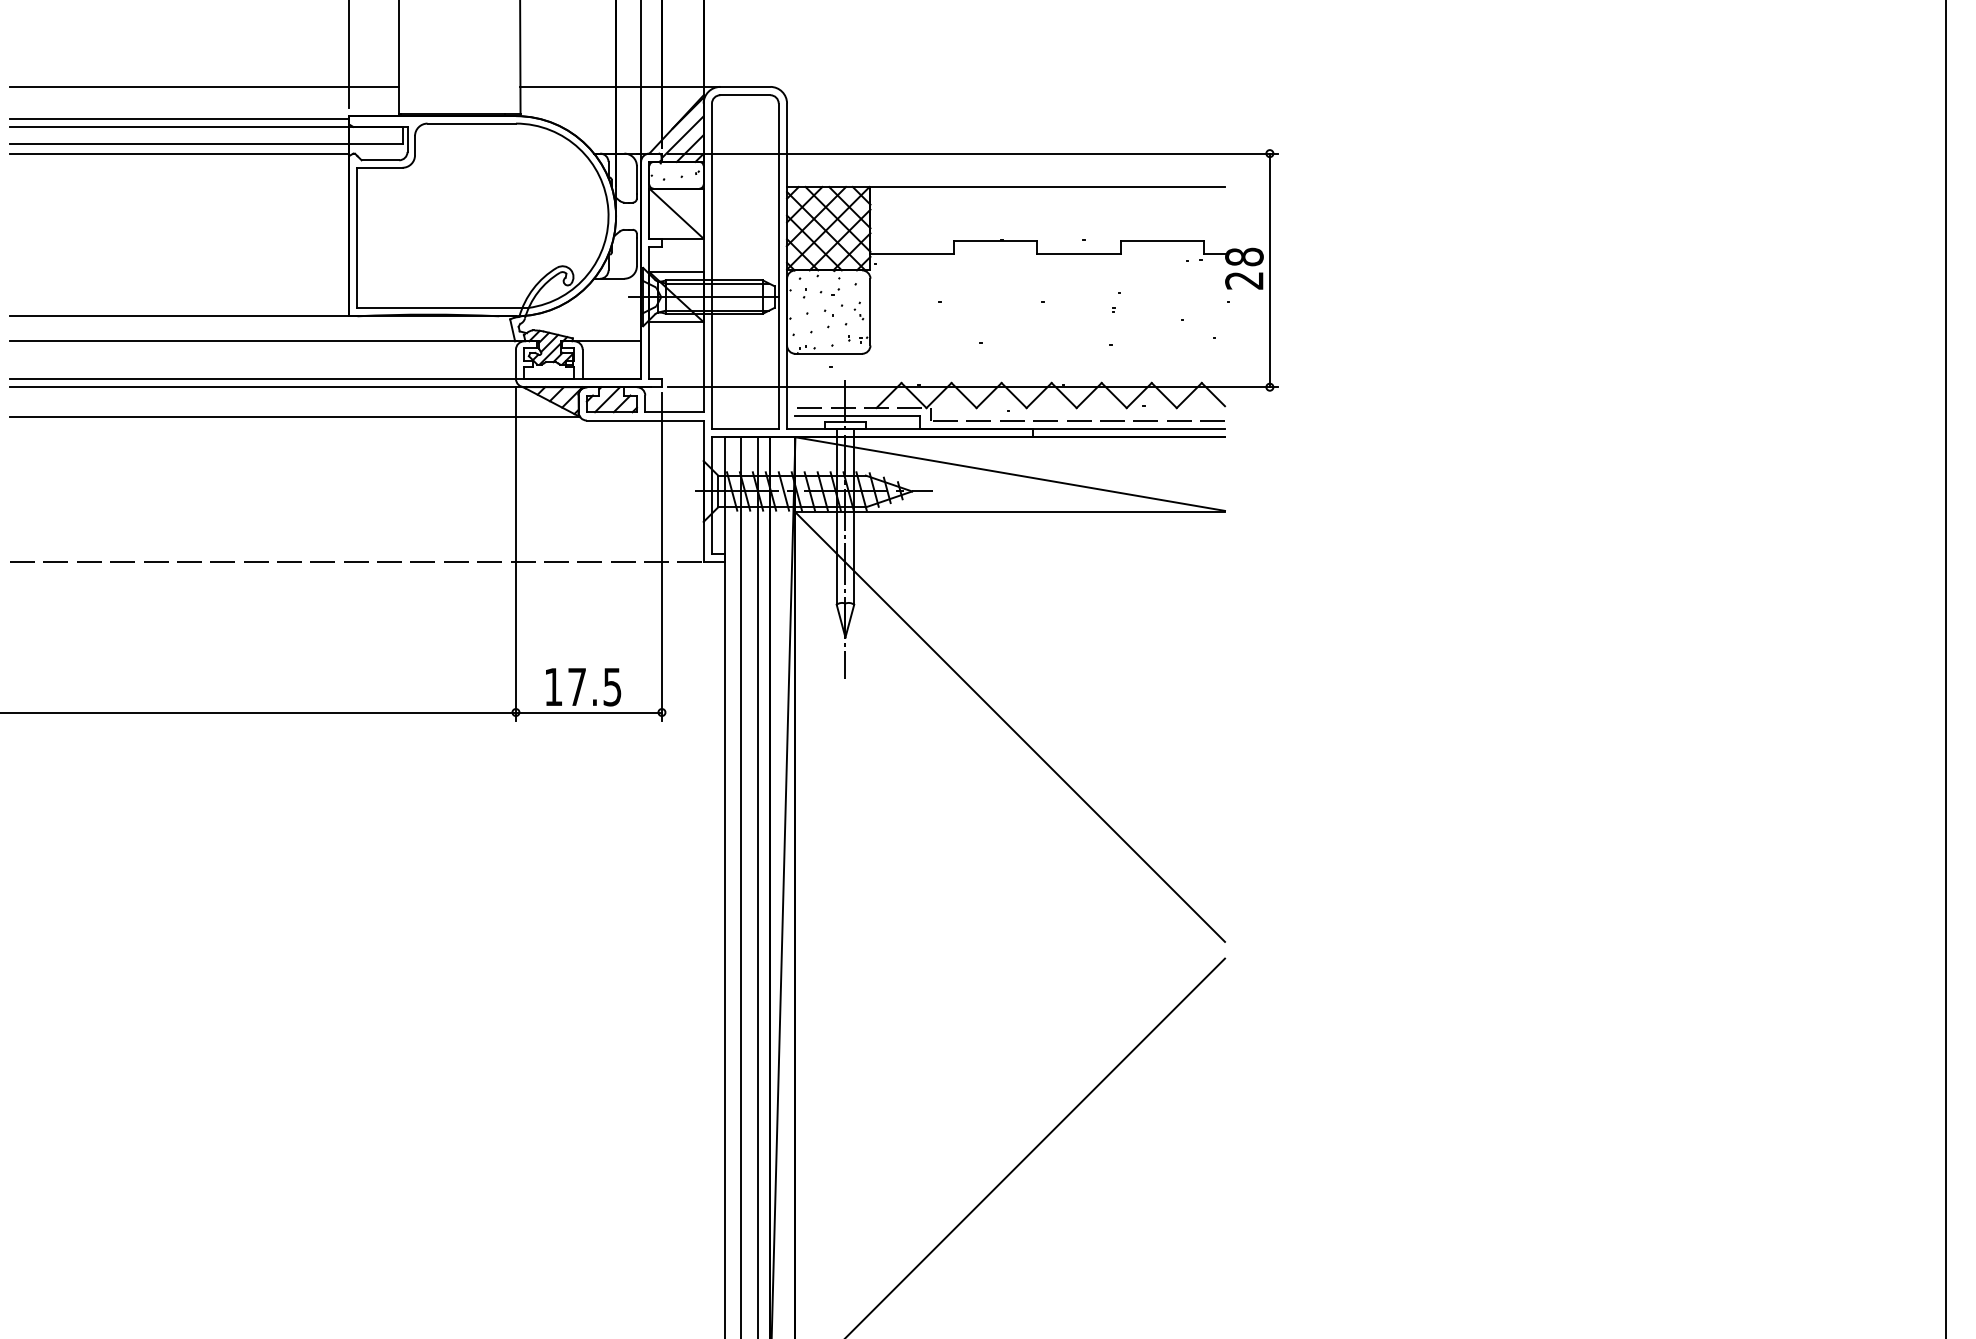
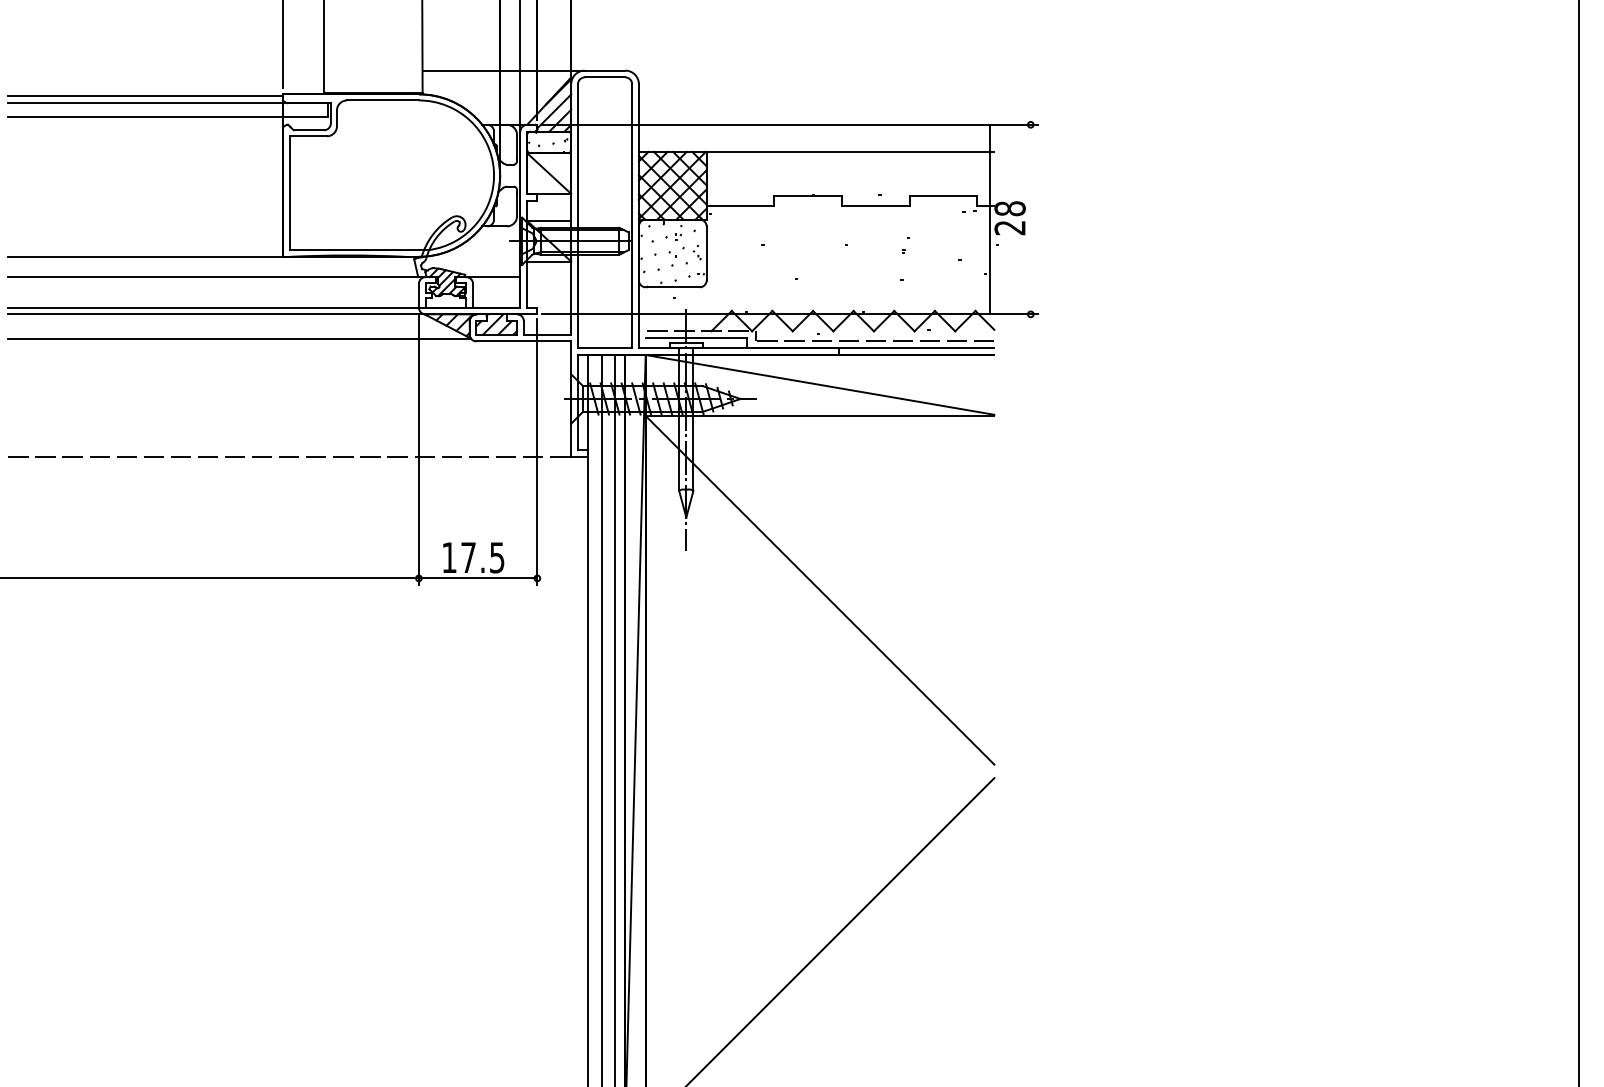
line: (204, 86) -> (166, 70), removed
line: (179, 153) -> (145, 124), removed
line: (1269, 270) -> (989, 219), moved

